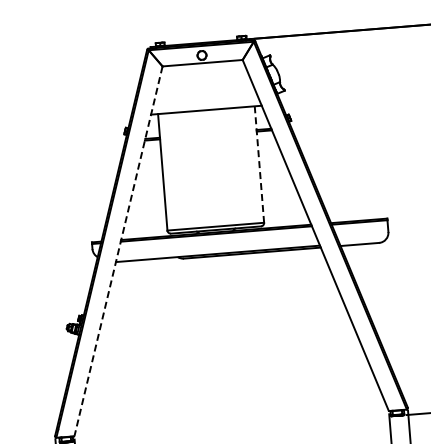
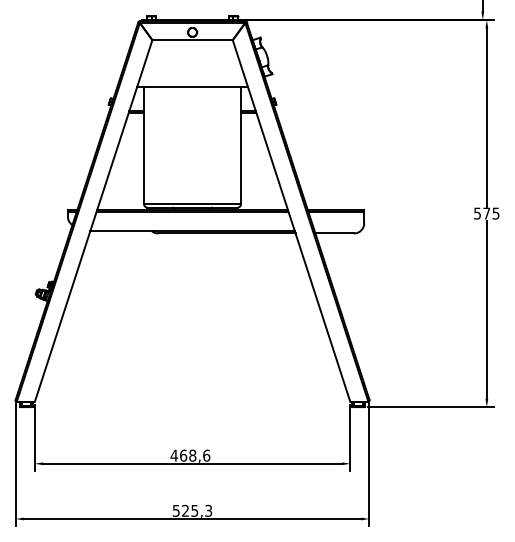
line: (259, 165) -> (241, 146), dashed -> solid
line: (118, 250) -> (93, 220), dashed -> solid

